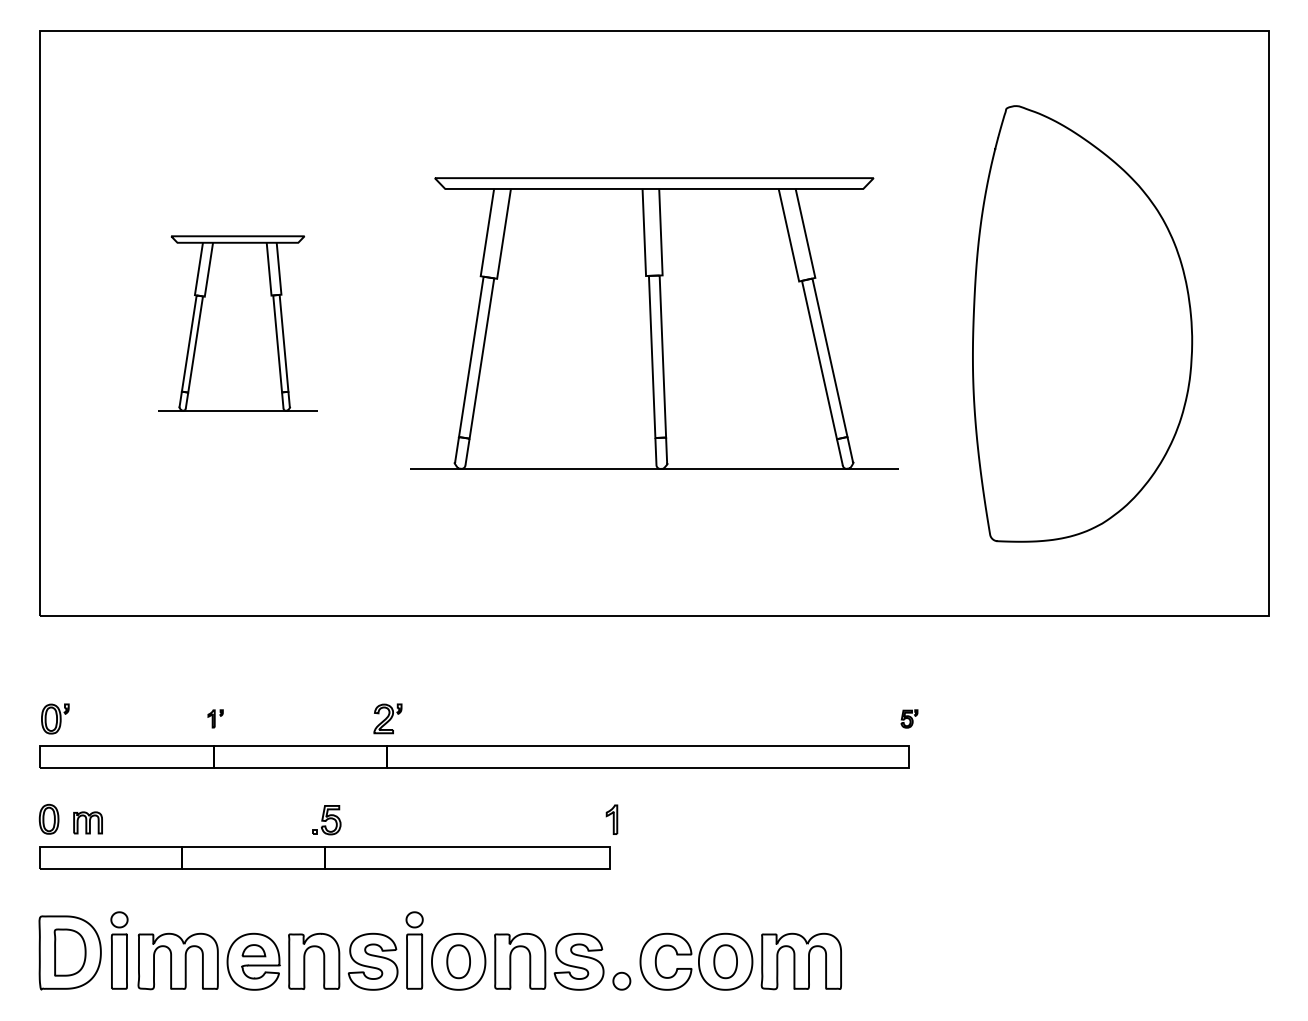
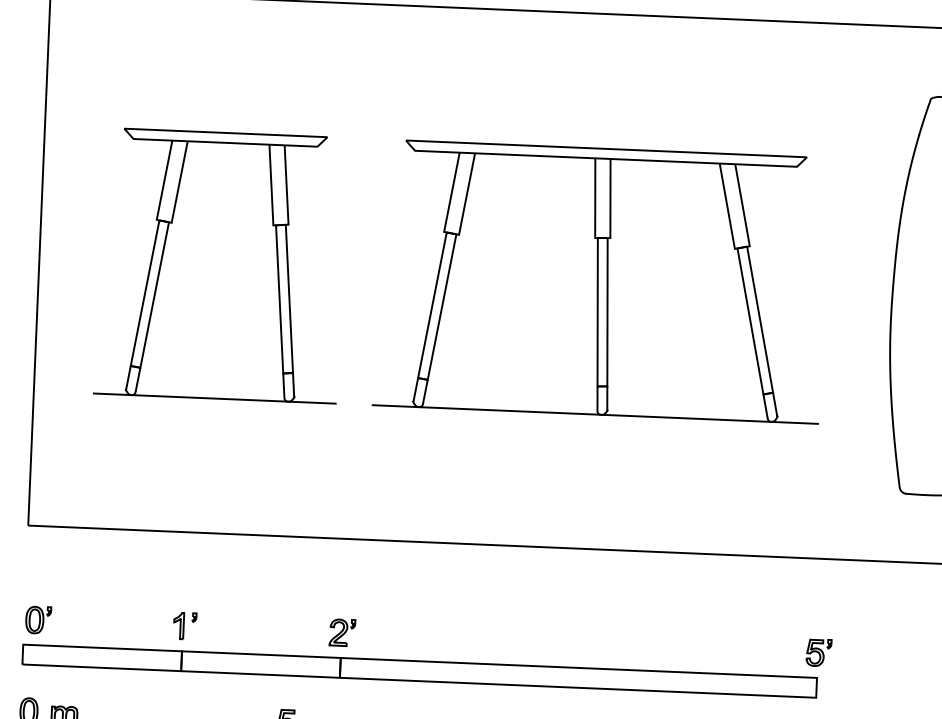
part: (237, 323) -> (220, 265), size x1.67
part: (215, 718) -> (184, 625), size x1.67
part: (909, 718) -> (818, 652), size x1.67

